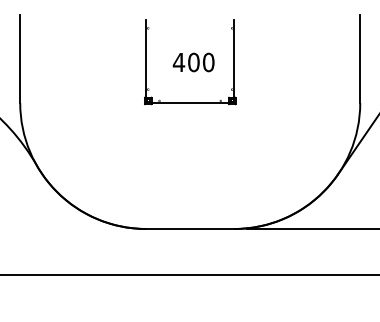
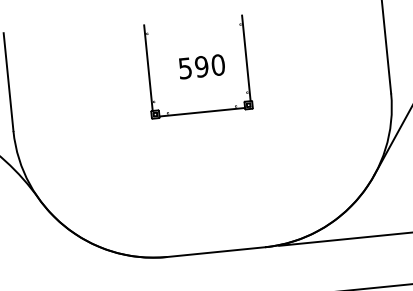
text: (185, 62) -> (192, 67), 400 -> 590

